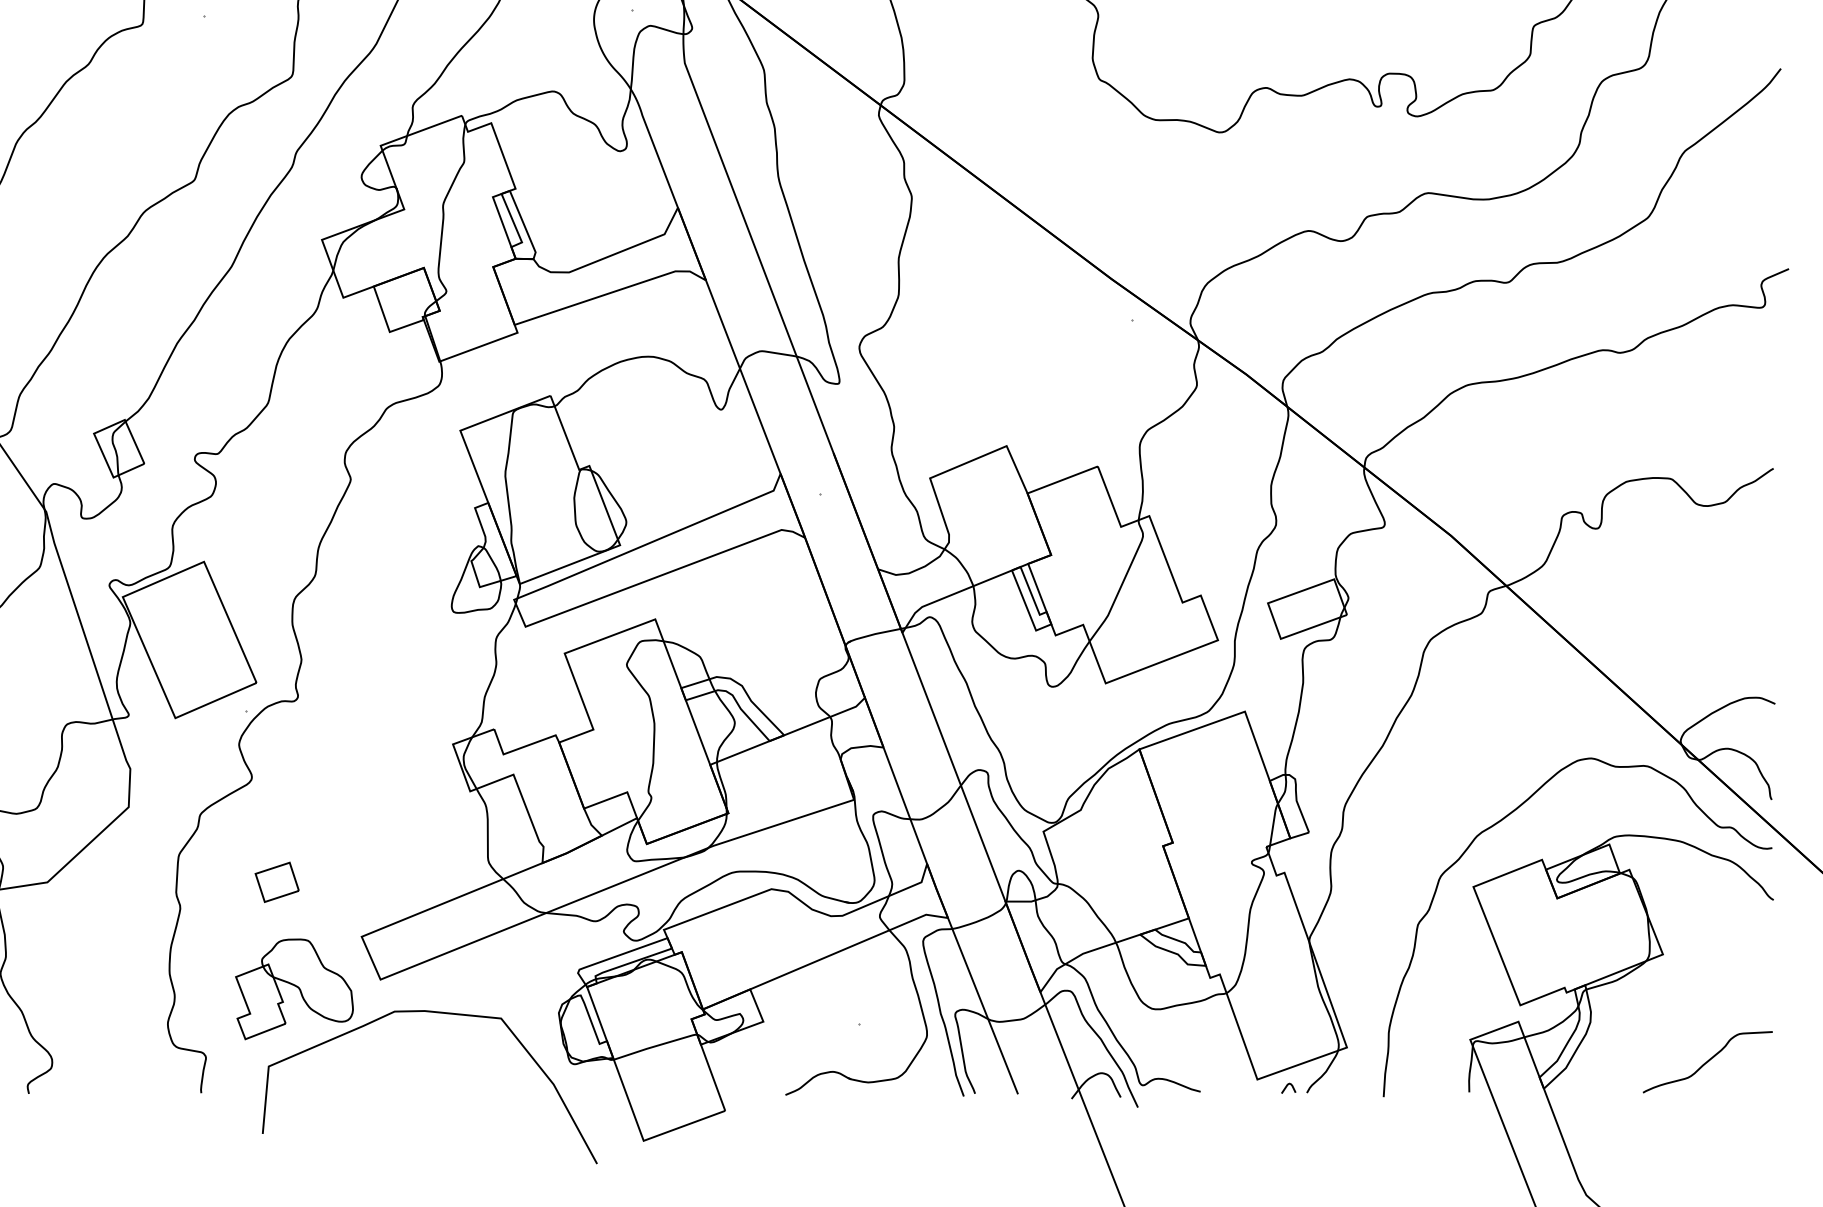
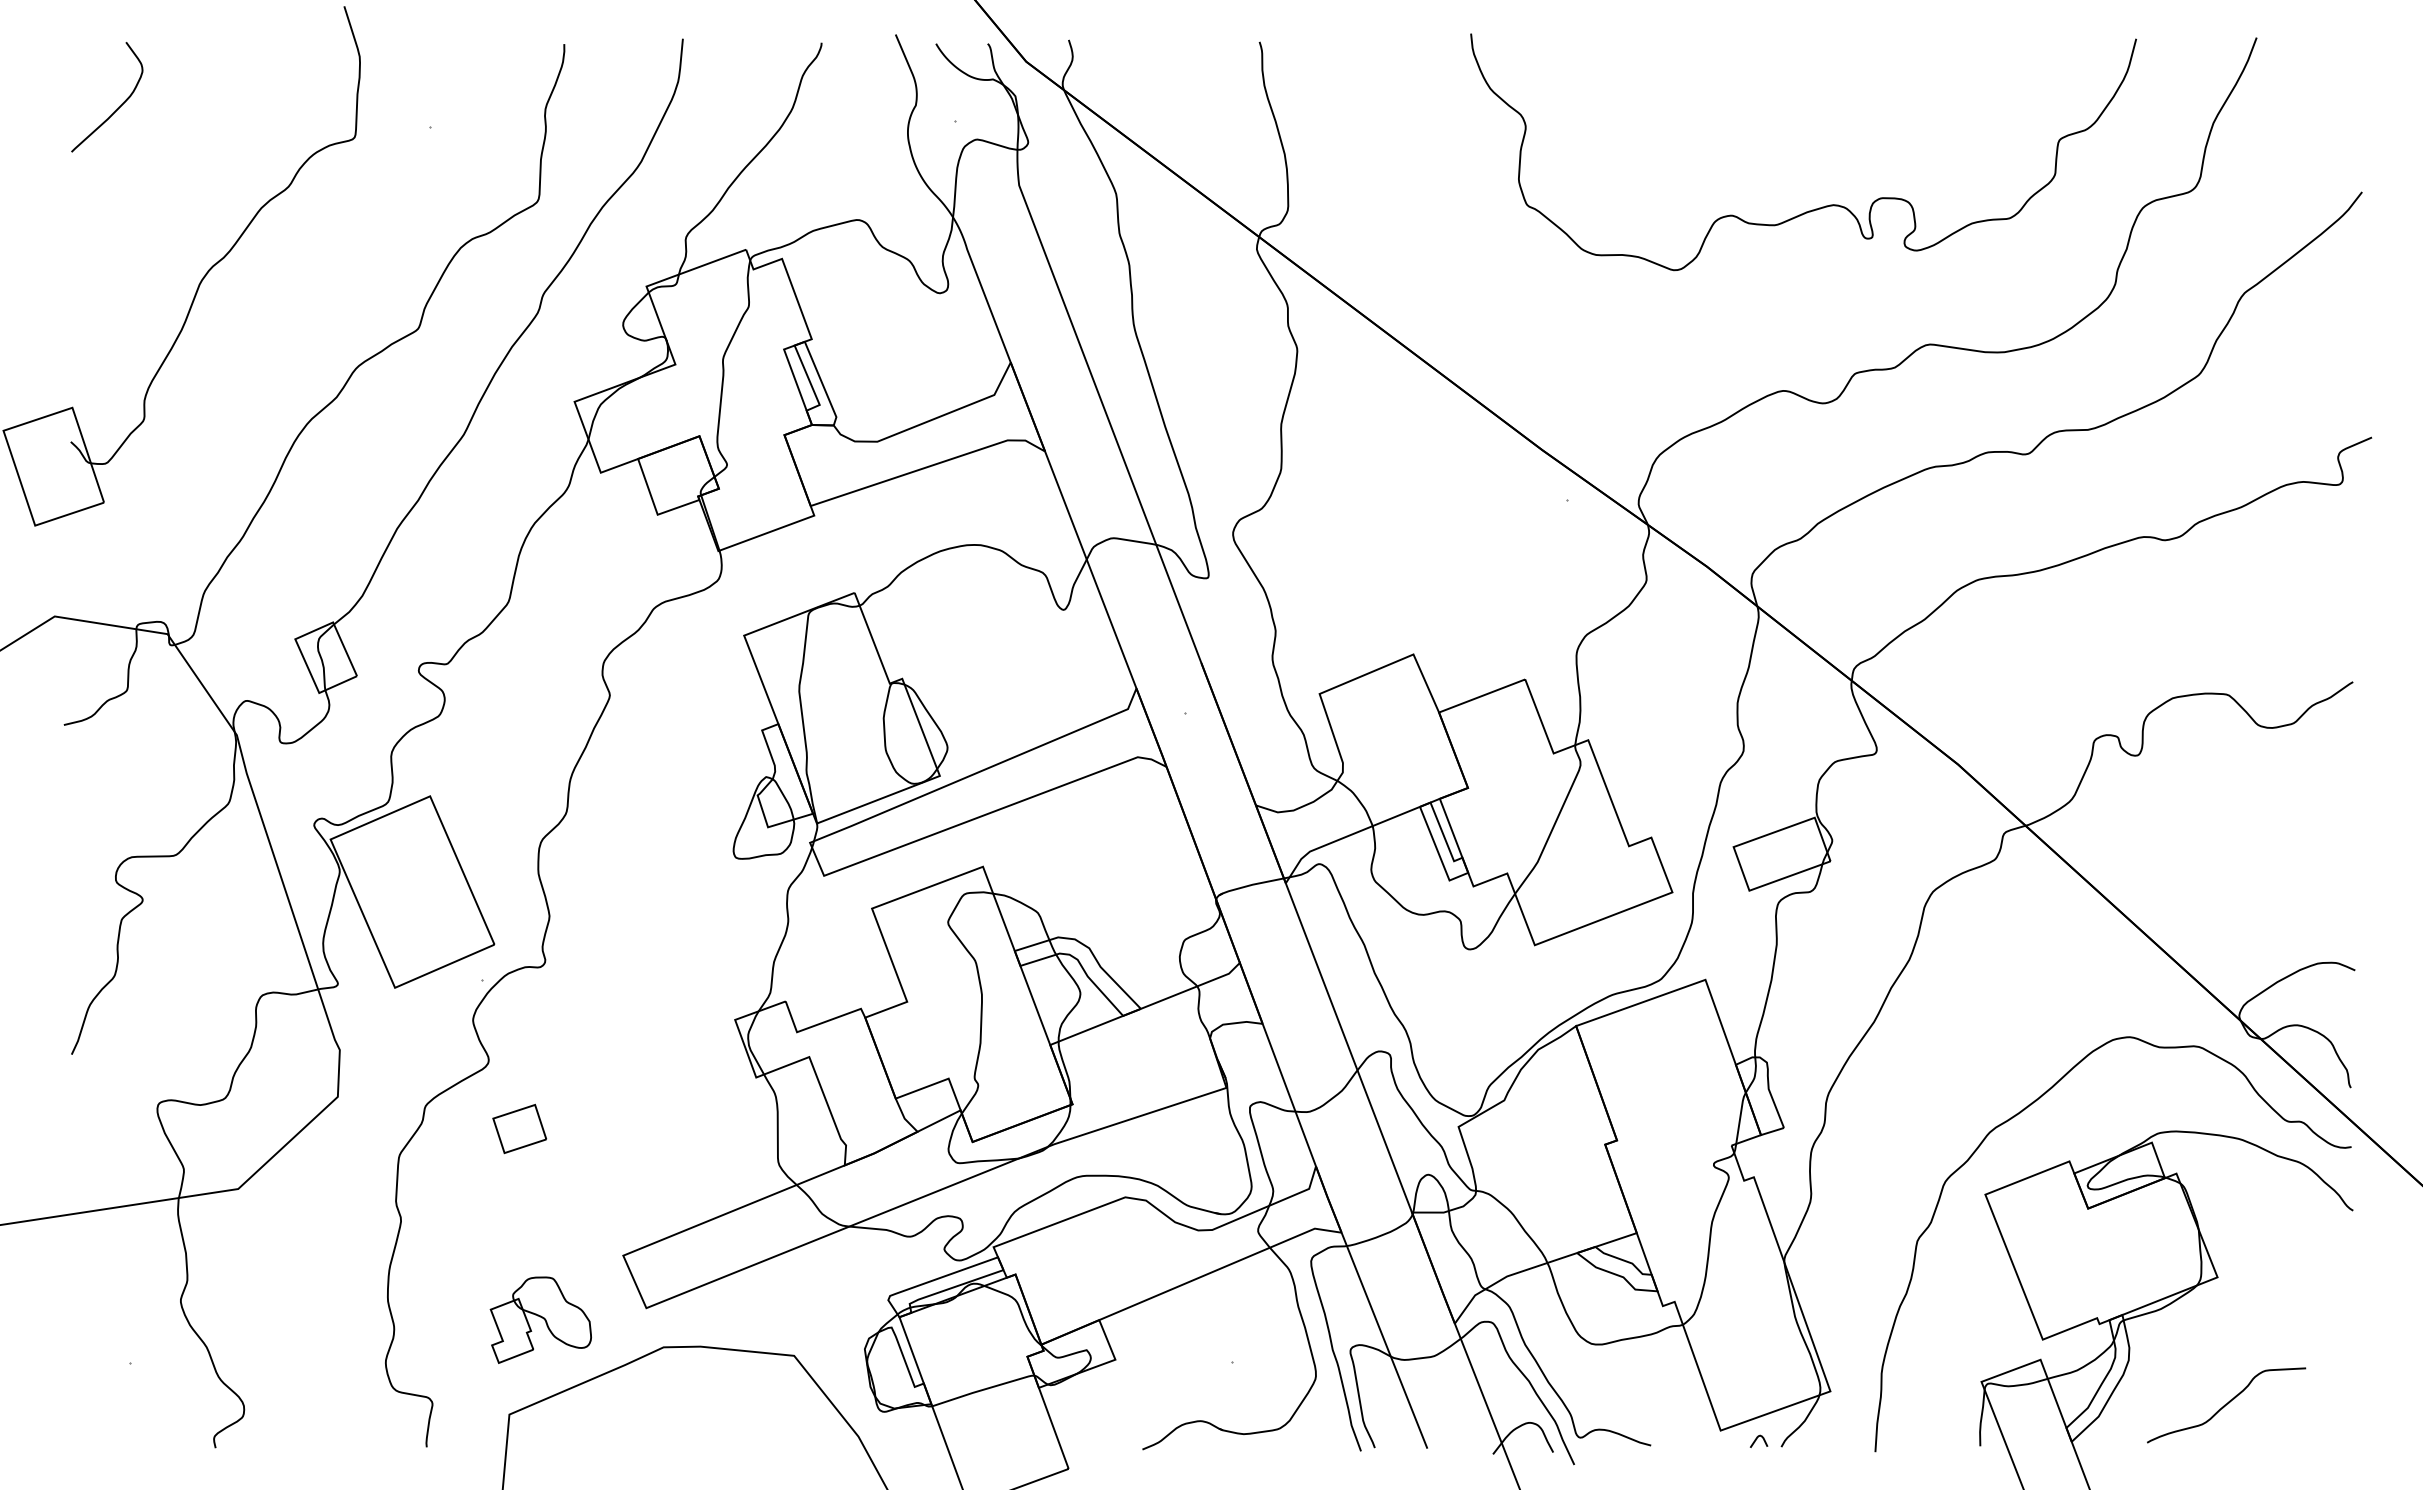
part: (277, 881) -> (519, 1128), moved
part: (294, 989) -> (540, 1320), size x0.7
curve: (1707, 1062) -> (2226, 1405), moved

